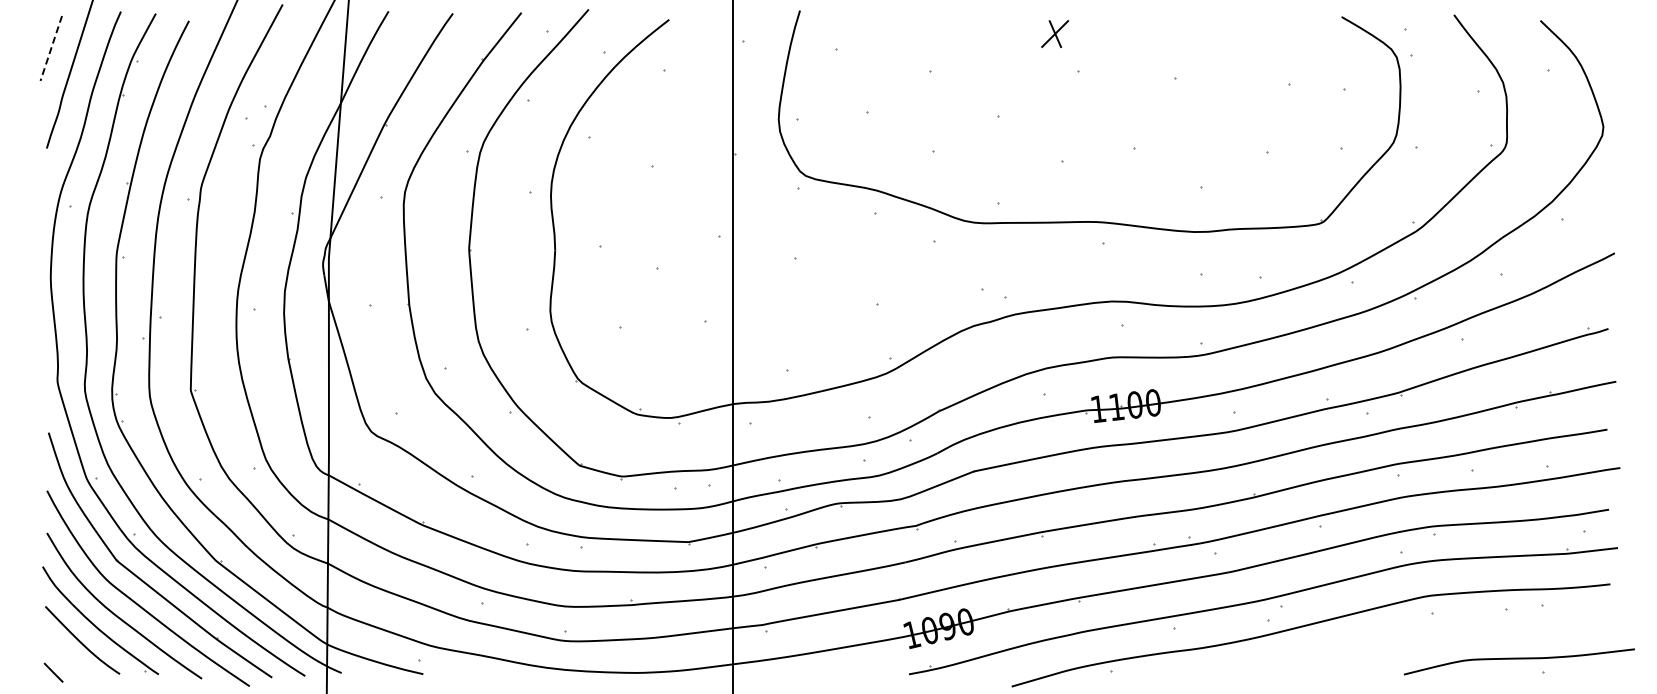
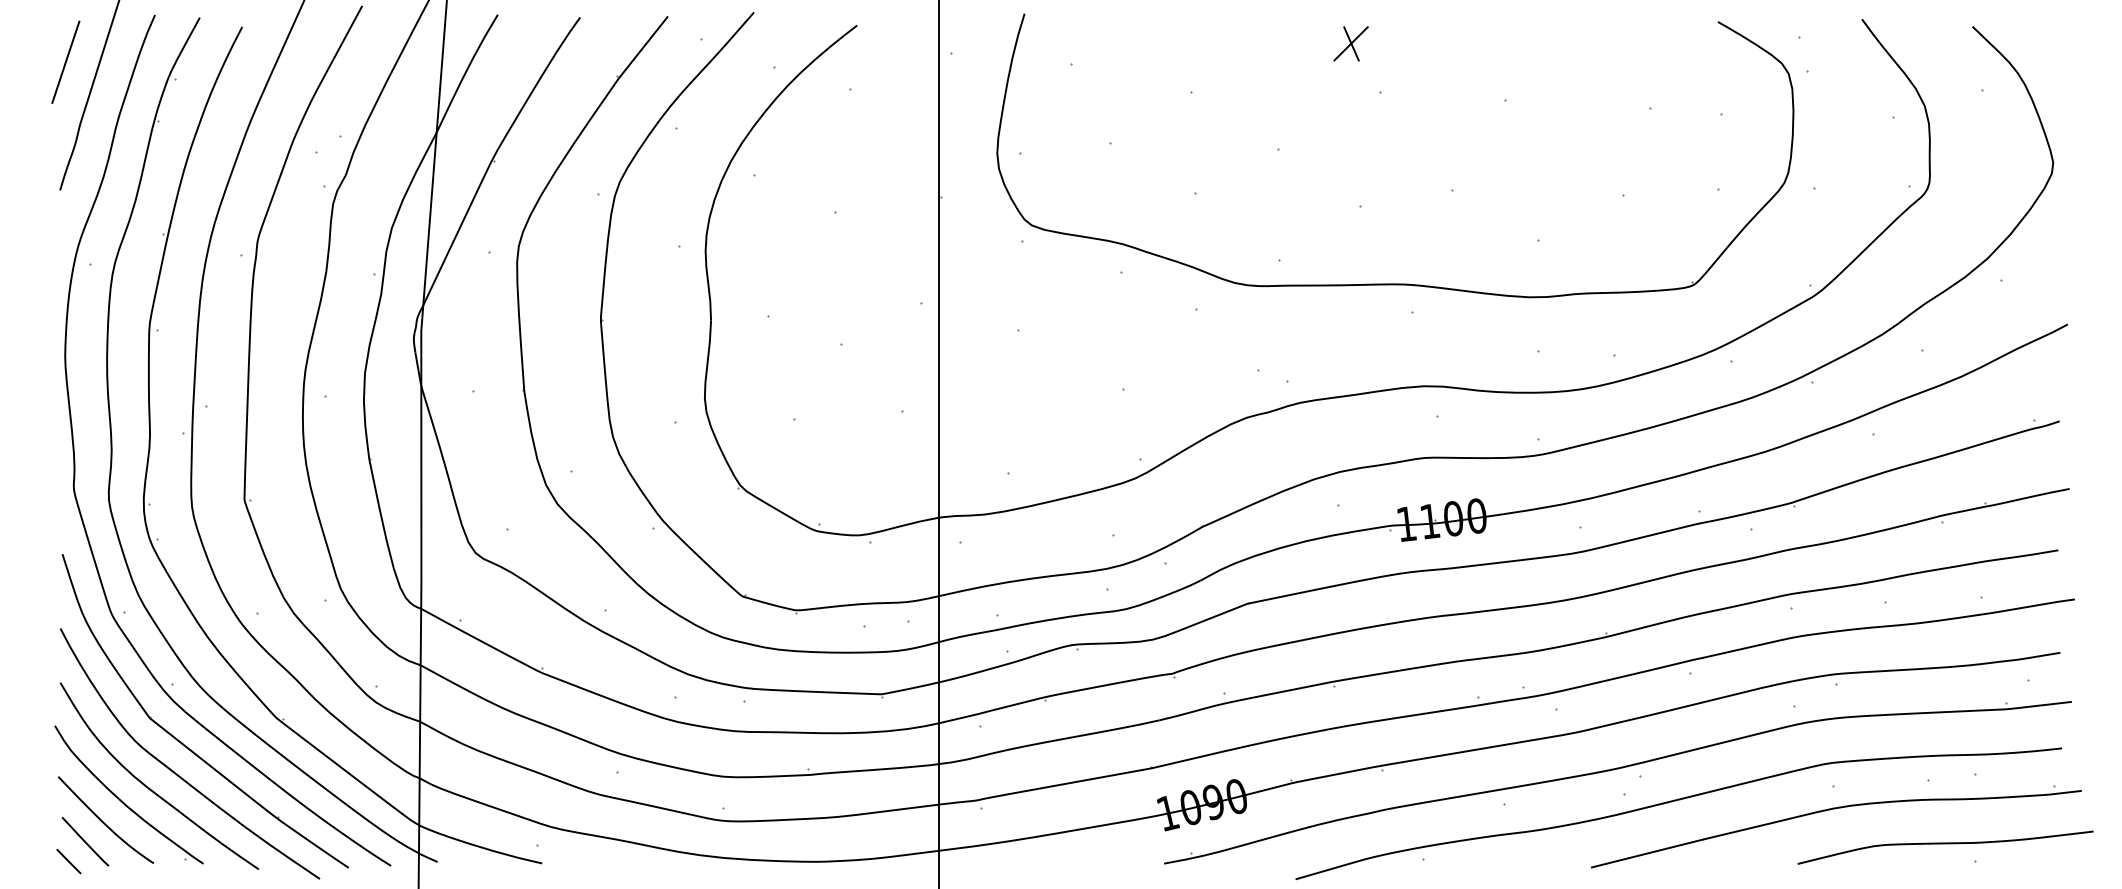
line: (51, 48) -> (66, 62), dashed -> solid
part: (1432, 632) -> (1834, 810), added
line: (66, 656) -> (85, 840), added

